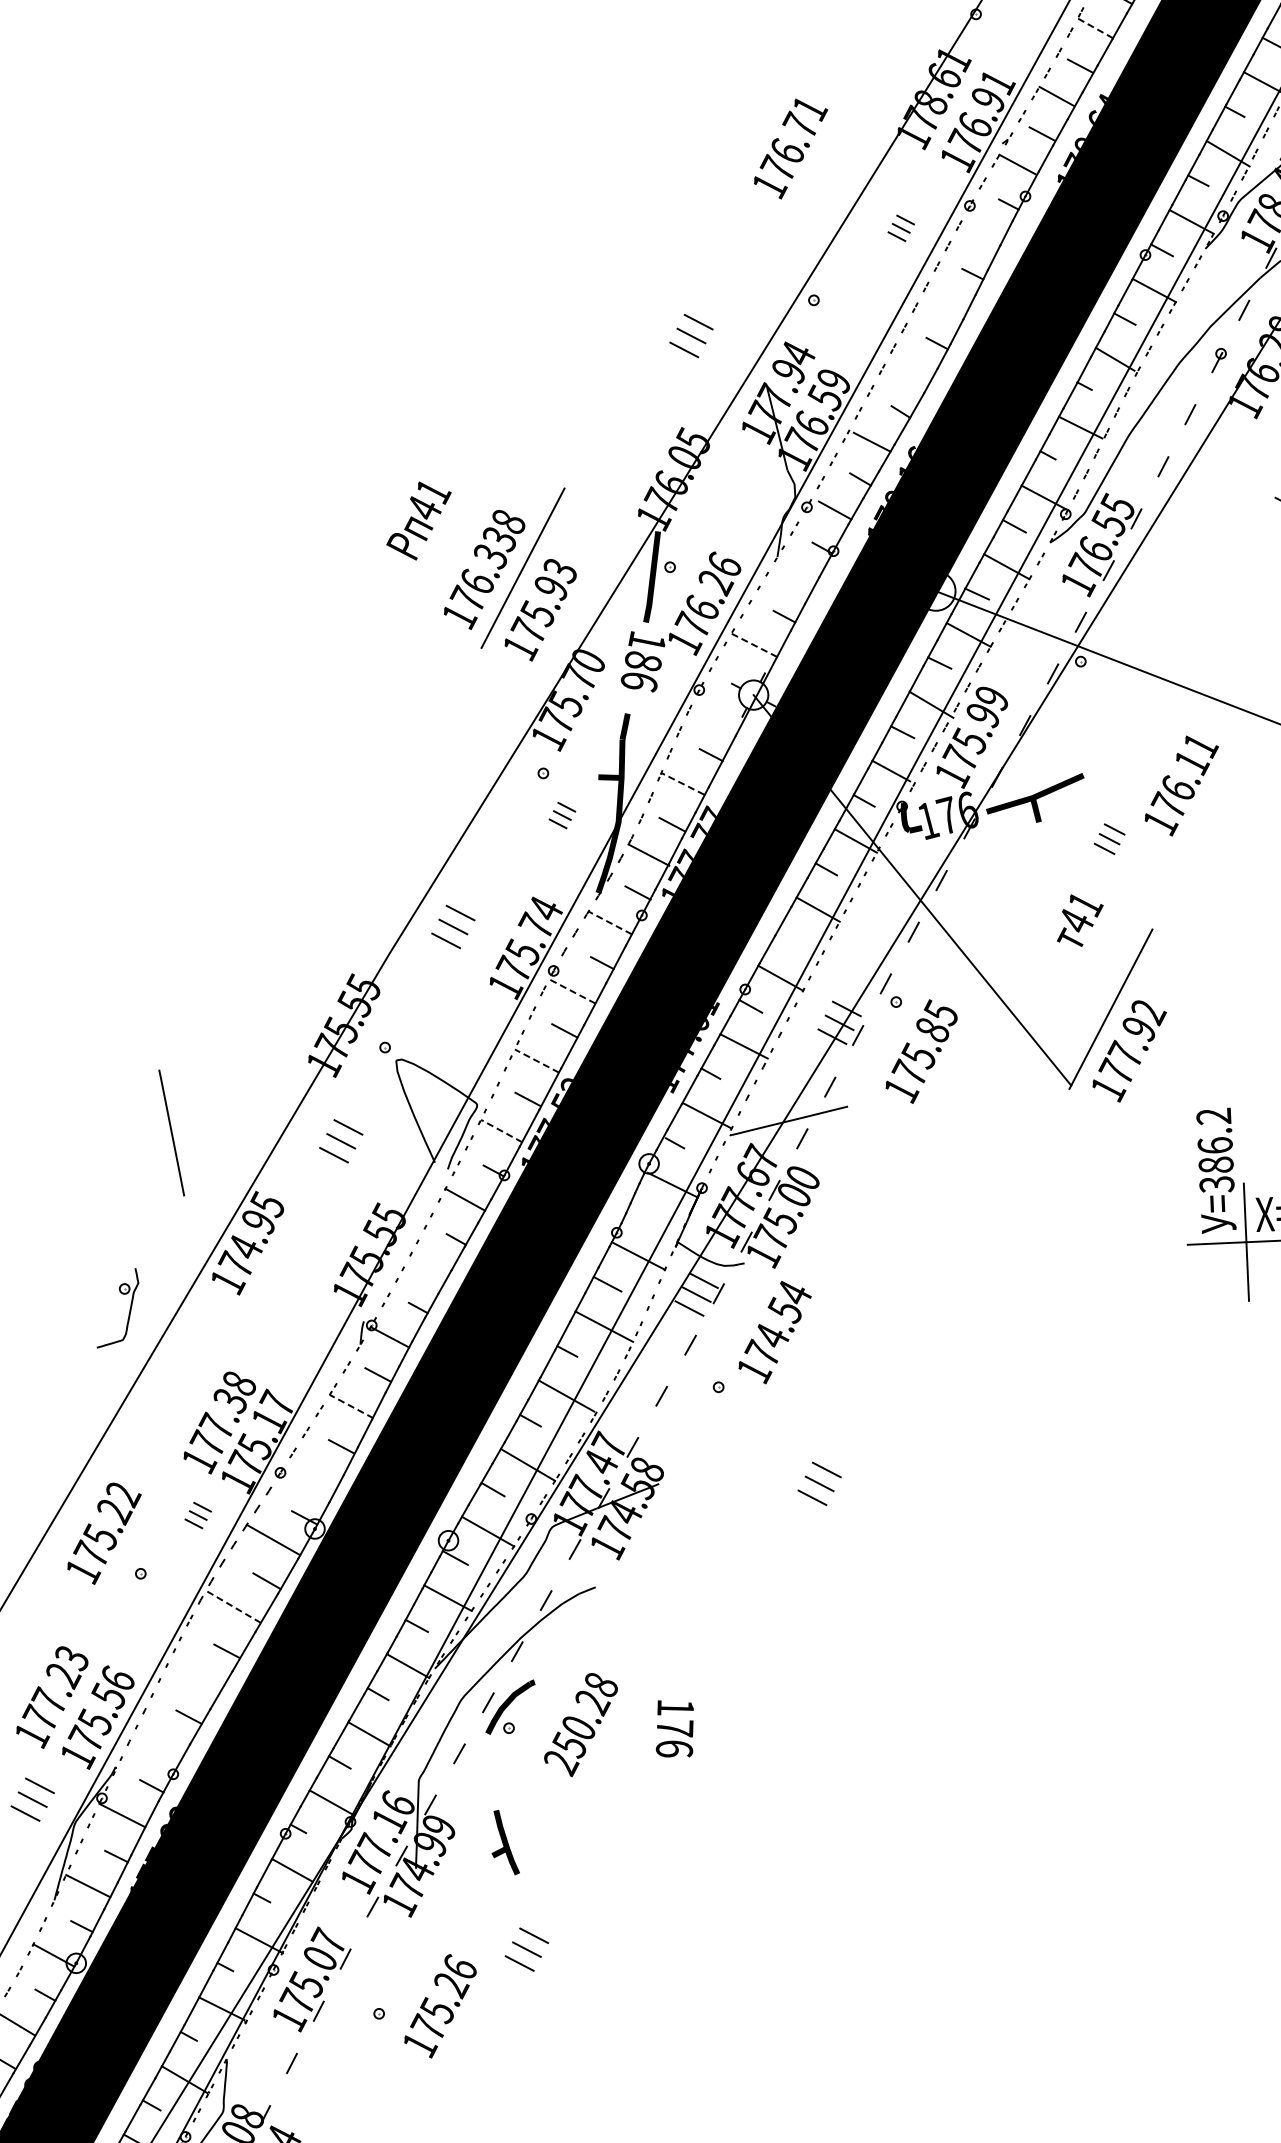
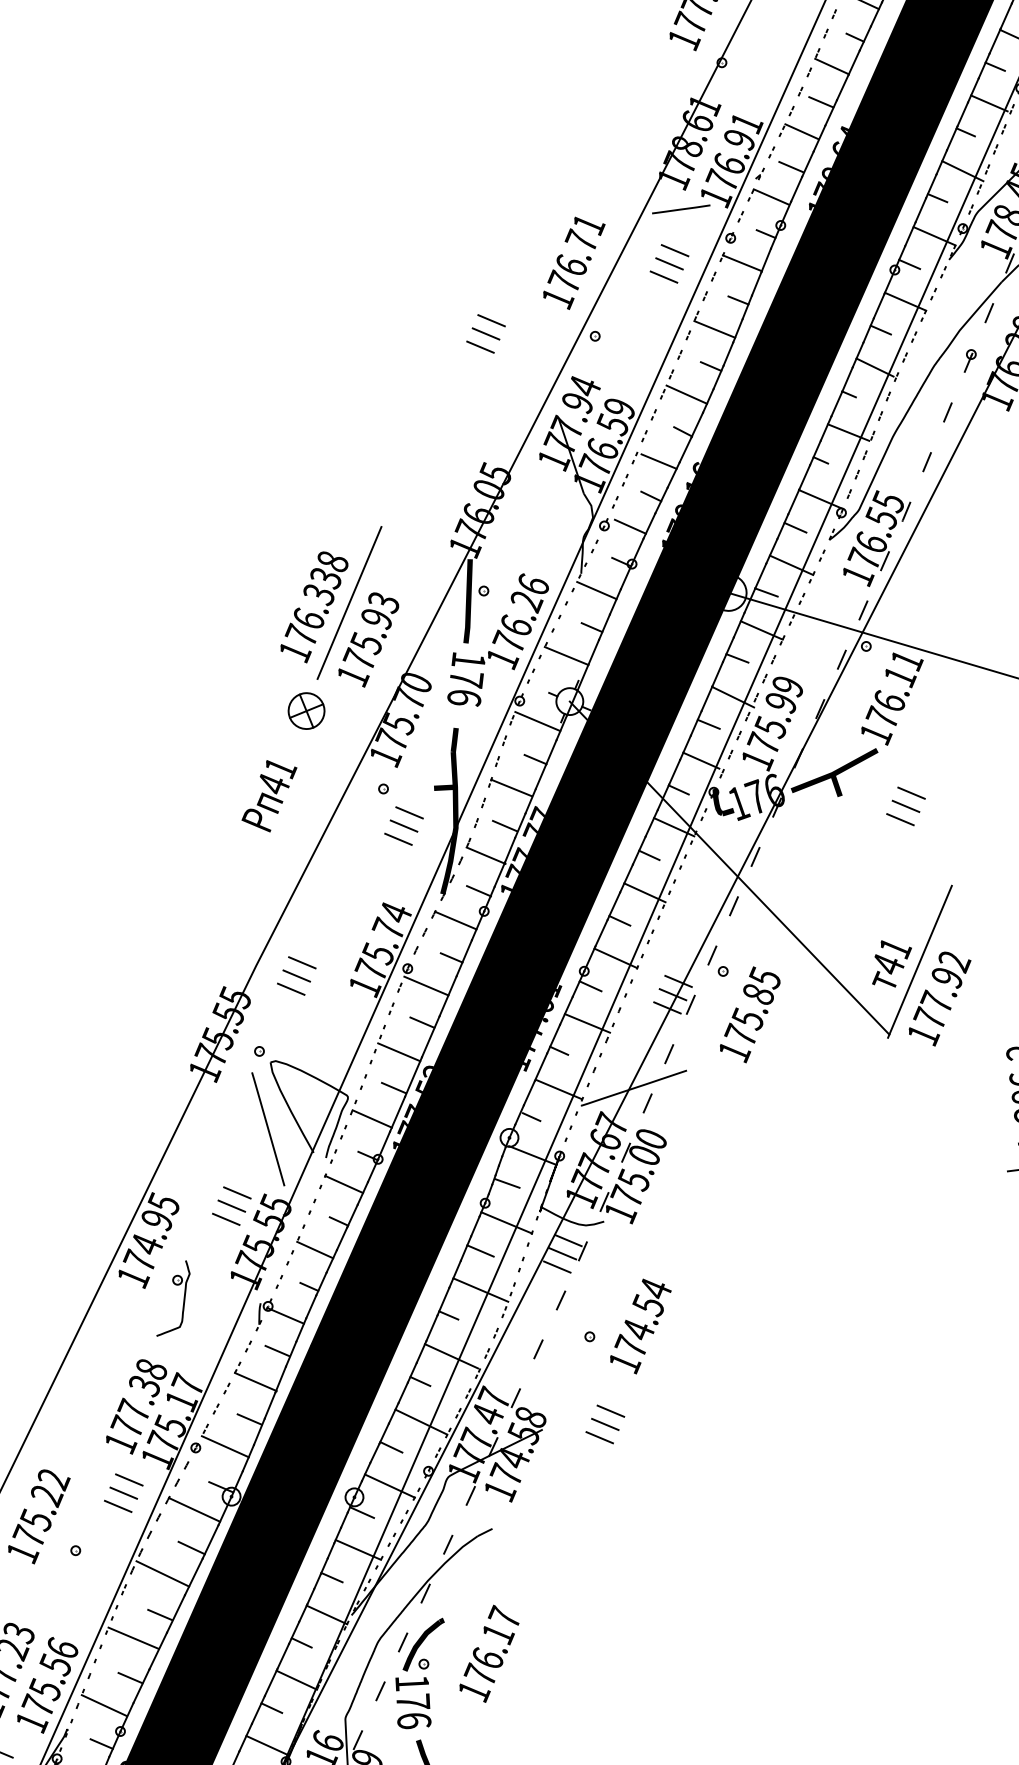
line: (1094, 28) -> (831, 66), dashed -> solid
text: (791, 148) -> (574, 262), moved
line: (918, 169) -> (680, 208), added
part: (901, 228) -> (669, 264), size x1.67
line: (980, 233) -> (742, 262), added
line: (944, 303) -> (714, 329), added
part: (691, 335) -> (486, 333), moved
line: (908, 371) -> (687, 394), added
text: (418, 520) -> (269, 795), moved
line: (792, 576) -> (596, 590), added
line: (754, 645) -> (566, 656), dashed -> solid
text: (643, 662) -> (466, 680), 186 -> 176
part: (466, 681) -> (306, 710), added
line: (716, 713) -> (537, 721), added
line: (682, 783) -> (511, 787), dashed -> solid
text: (1181, 785) -> (892, 698), moved
part: (562, 815) -> (404, 825), size x1.67
part: (1109, 839) -> (905, 806), size x1.43
text: (1080, 920) -> (892, 963), moved
line: (609, 922) -> (455, 920), dashed -> solid
part: (453, 926) -> (296, 975), moved
line: (788, 937) -> (619, 920), added
line: (571, 991) -> (425, 986), dashed -> solid
line: (536, 1061) -> (398, 1052), dashed -> solid
line: (501, 1130) -> (372, 1118), dashed -> solid
line: (171, 1132) -> (268, 1128), moved
part: (341, 1141) -> (232, 1206), moved
line: (642, 1213) -> (507, 1183), added
line: (427, 1268) -> (314, 1250), added
part: (129, 1308) -> (183, 1297), moved
text: (774, 1332) -> (640, 1326), moved
line: (351, 1406) -> (255, 1381), dashed -> solid
line: (312, 1473) -> (225, 1446), added
part: (819, 1483) -> (605, 1424), moved
part: (198, 1515) -> (124, 1493), size x1.67
line: (233, 1606) -> (162, 1573), dashed -> solid
line: (195, 1673) -> (133, 1637), added
text: (580, 1723) -> (488, 1654), 250.28 -> 176.17
text: (674, 1728) -> (412, 1702), moved
line: (157, 1744) -> (103, 1705), added

